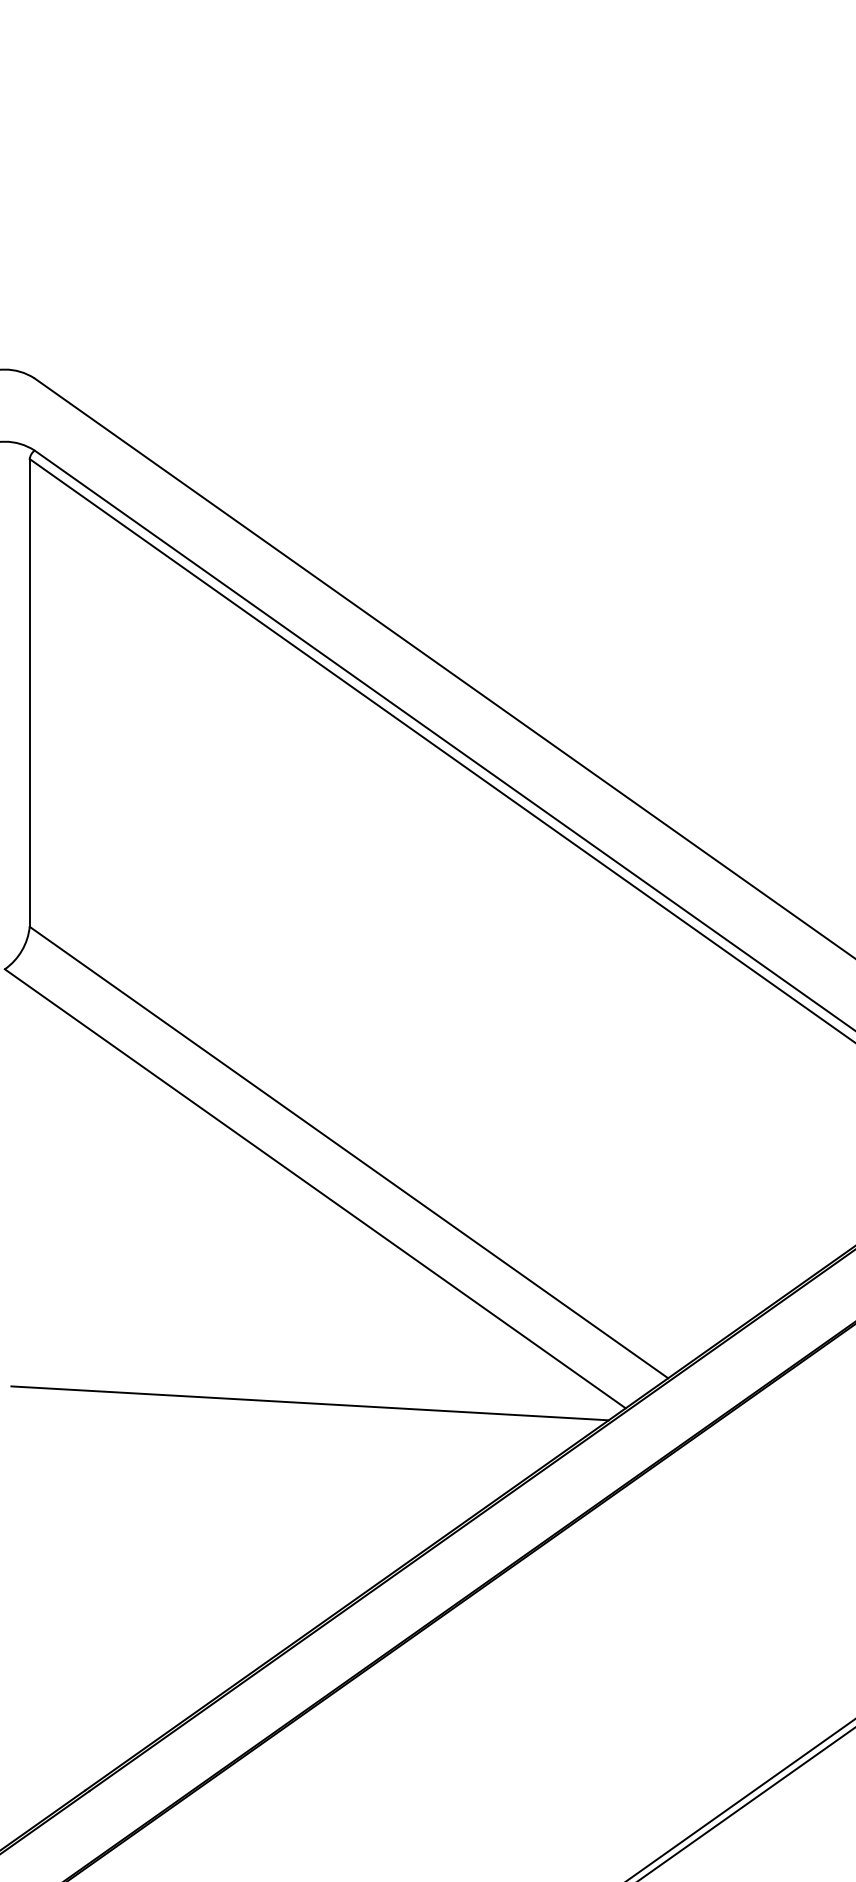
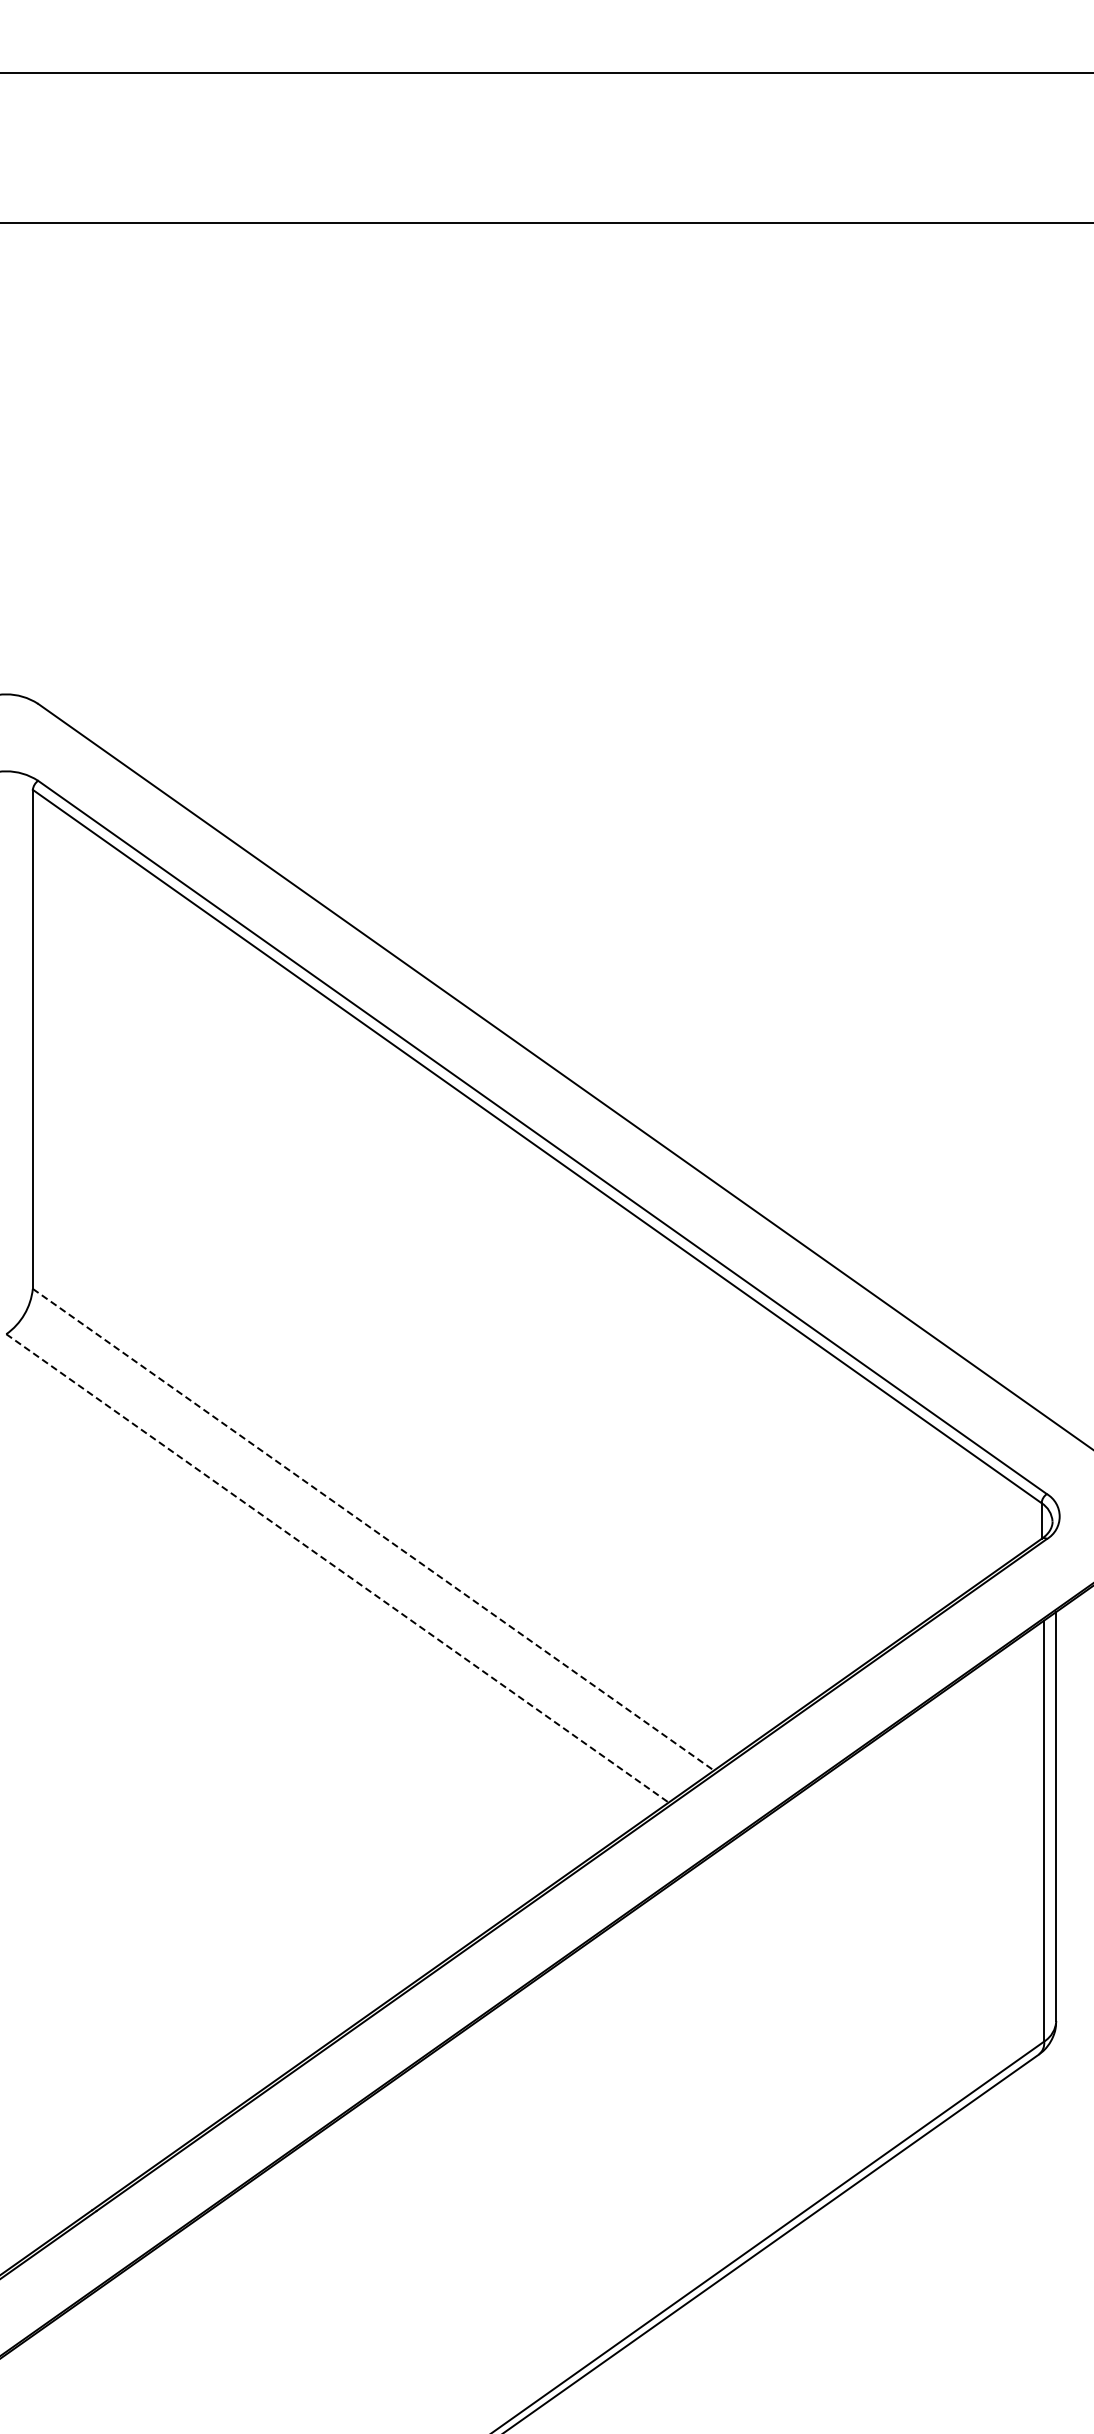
line: (349, 1153) -> (373, 1530), solid -> dashed
line: (315, 1188) -> (337, 1568), solid -> dashed
line: (309, 1403) -> (331, 1797), removed

